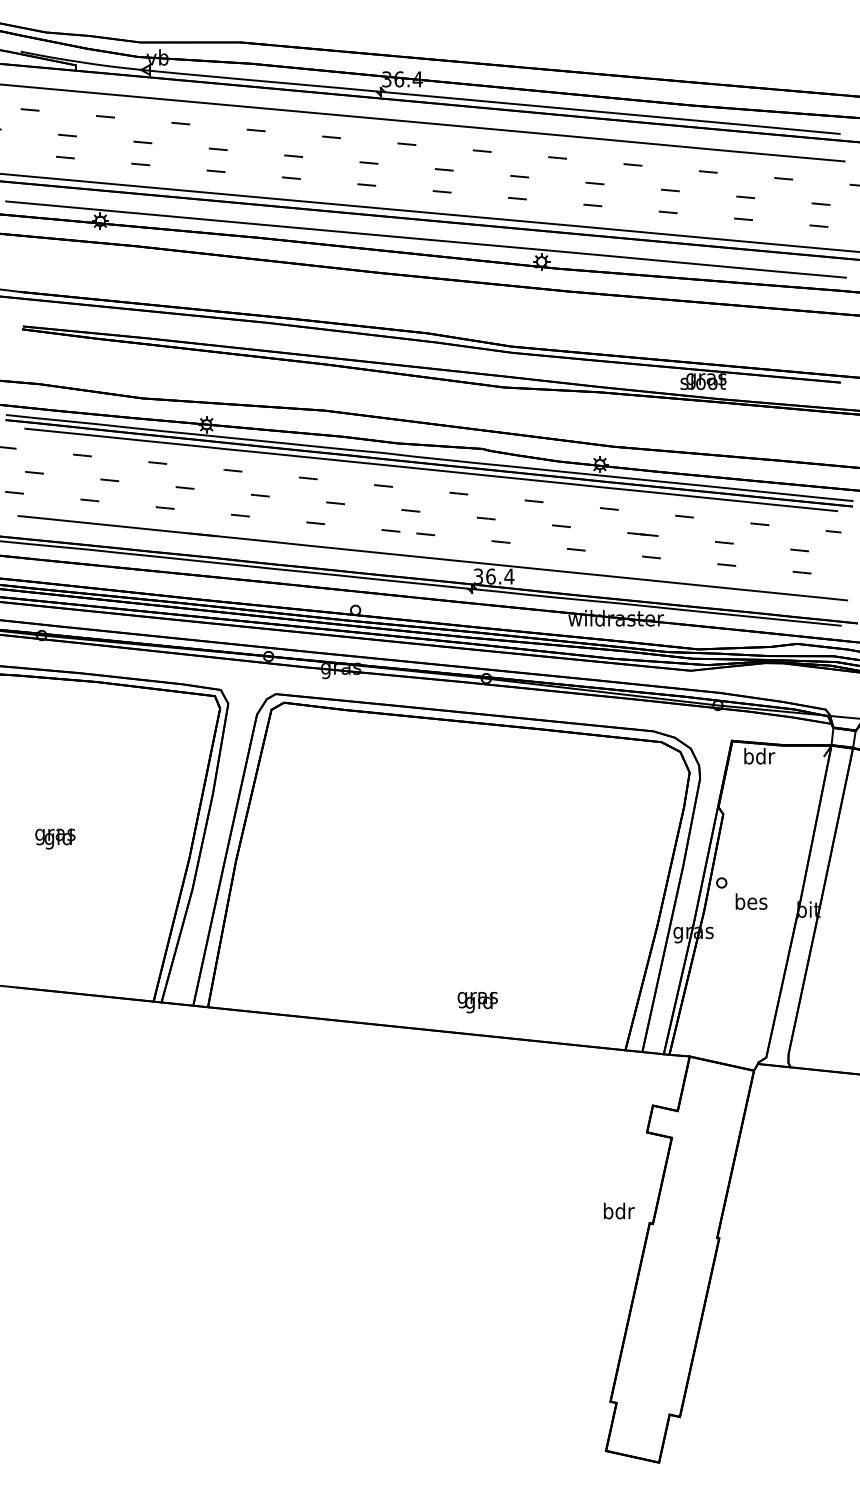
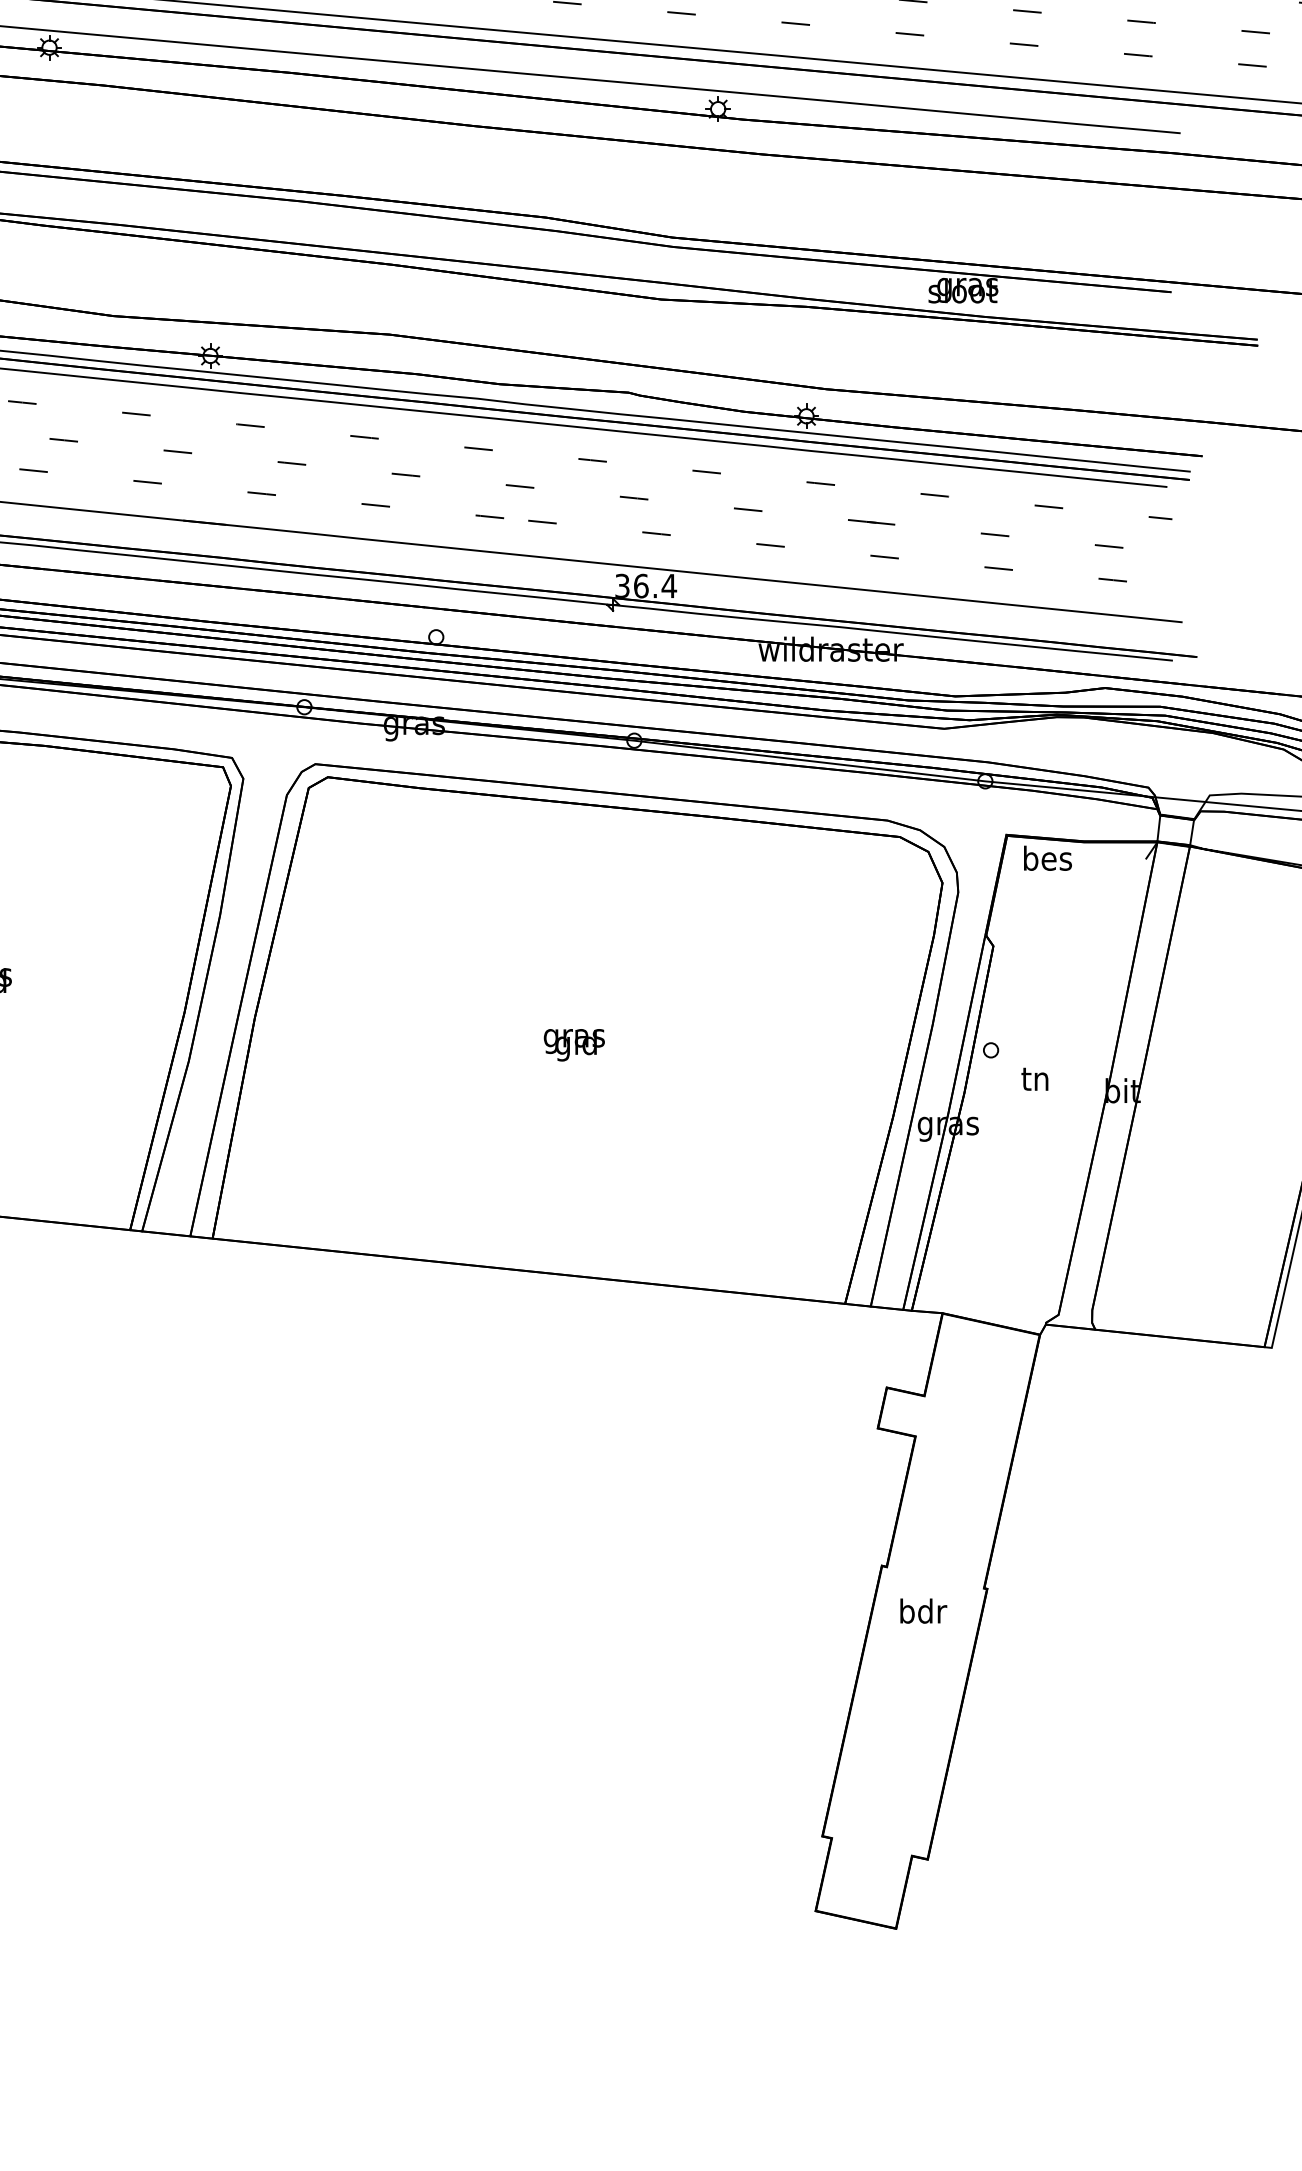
text: (759, 756) -> (1048, 858), bdr -> bes
text: (751, 901) -> (1036, 1078), bes -> tn
text: (477, 1002) -> (573, 1045), moved
text: (619, 1210) -> (924, 1610), moved

